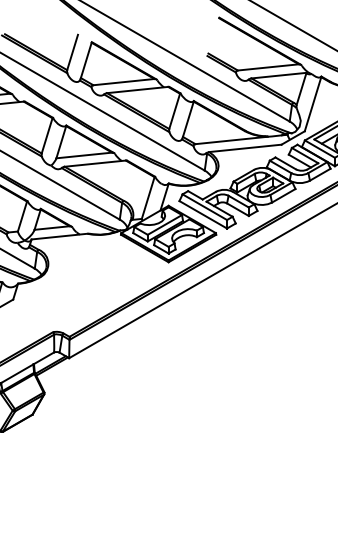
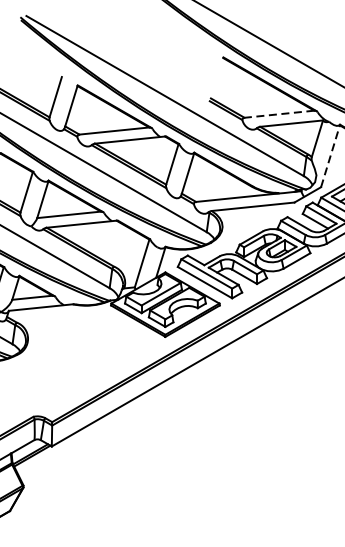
line: (268, 67) -> (279, 114), solid -> dashed
line: (313, 103) -> (331, 155), solid -> dashed

